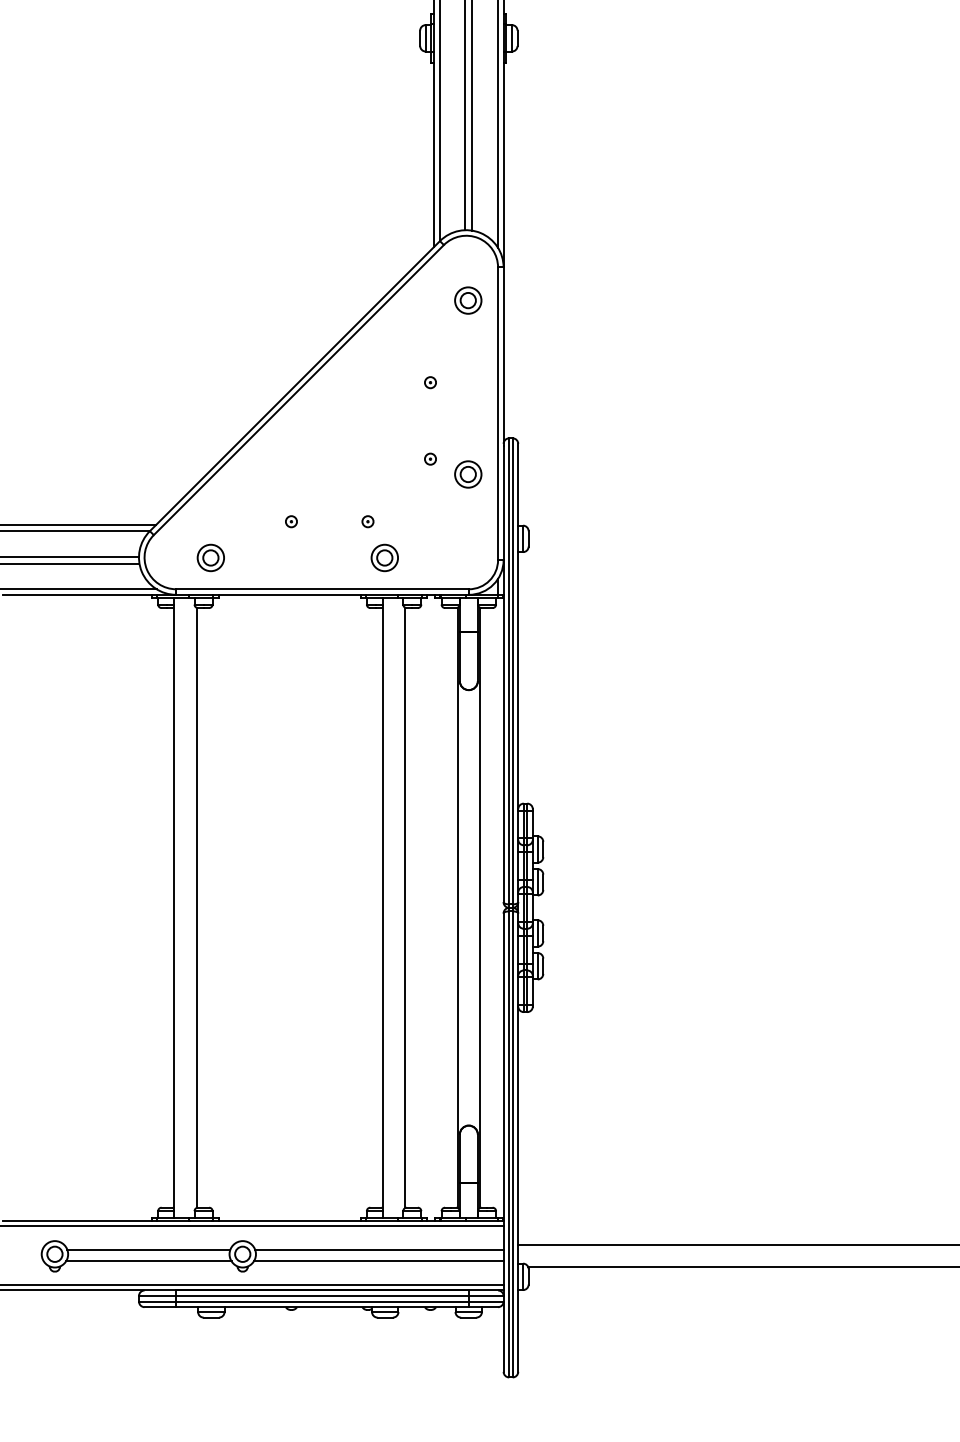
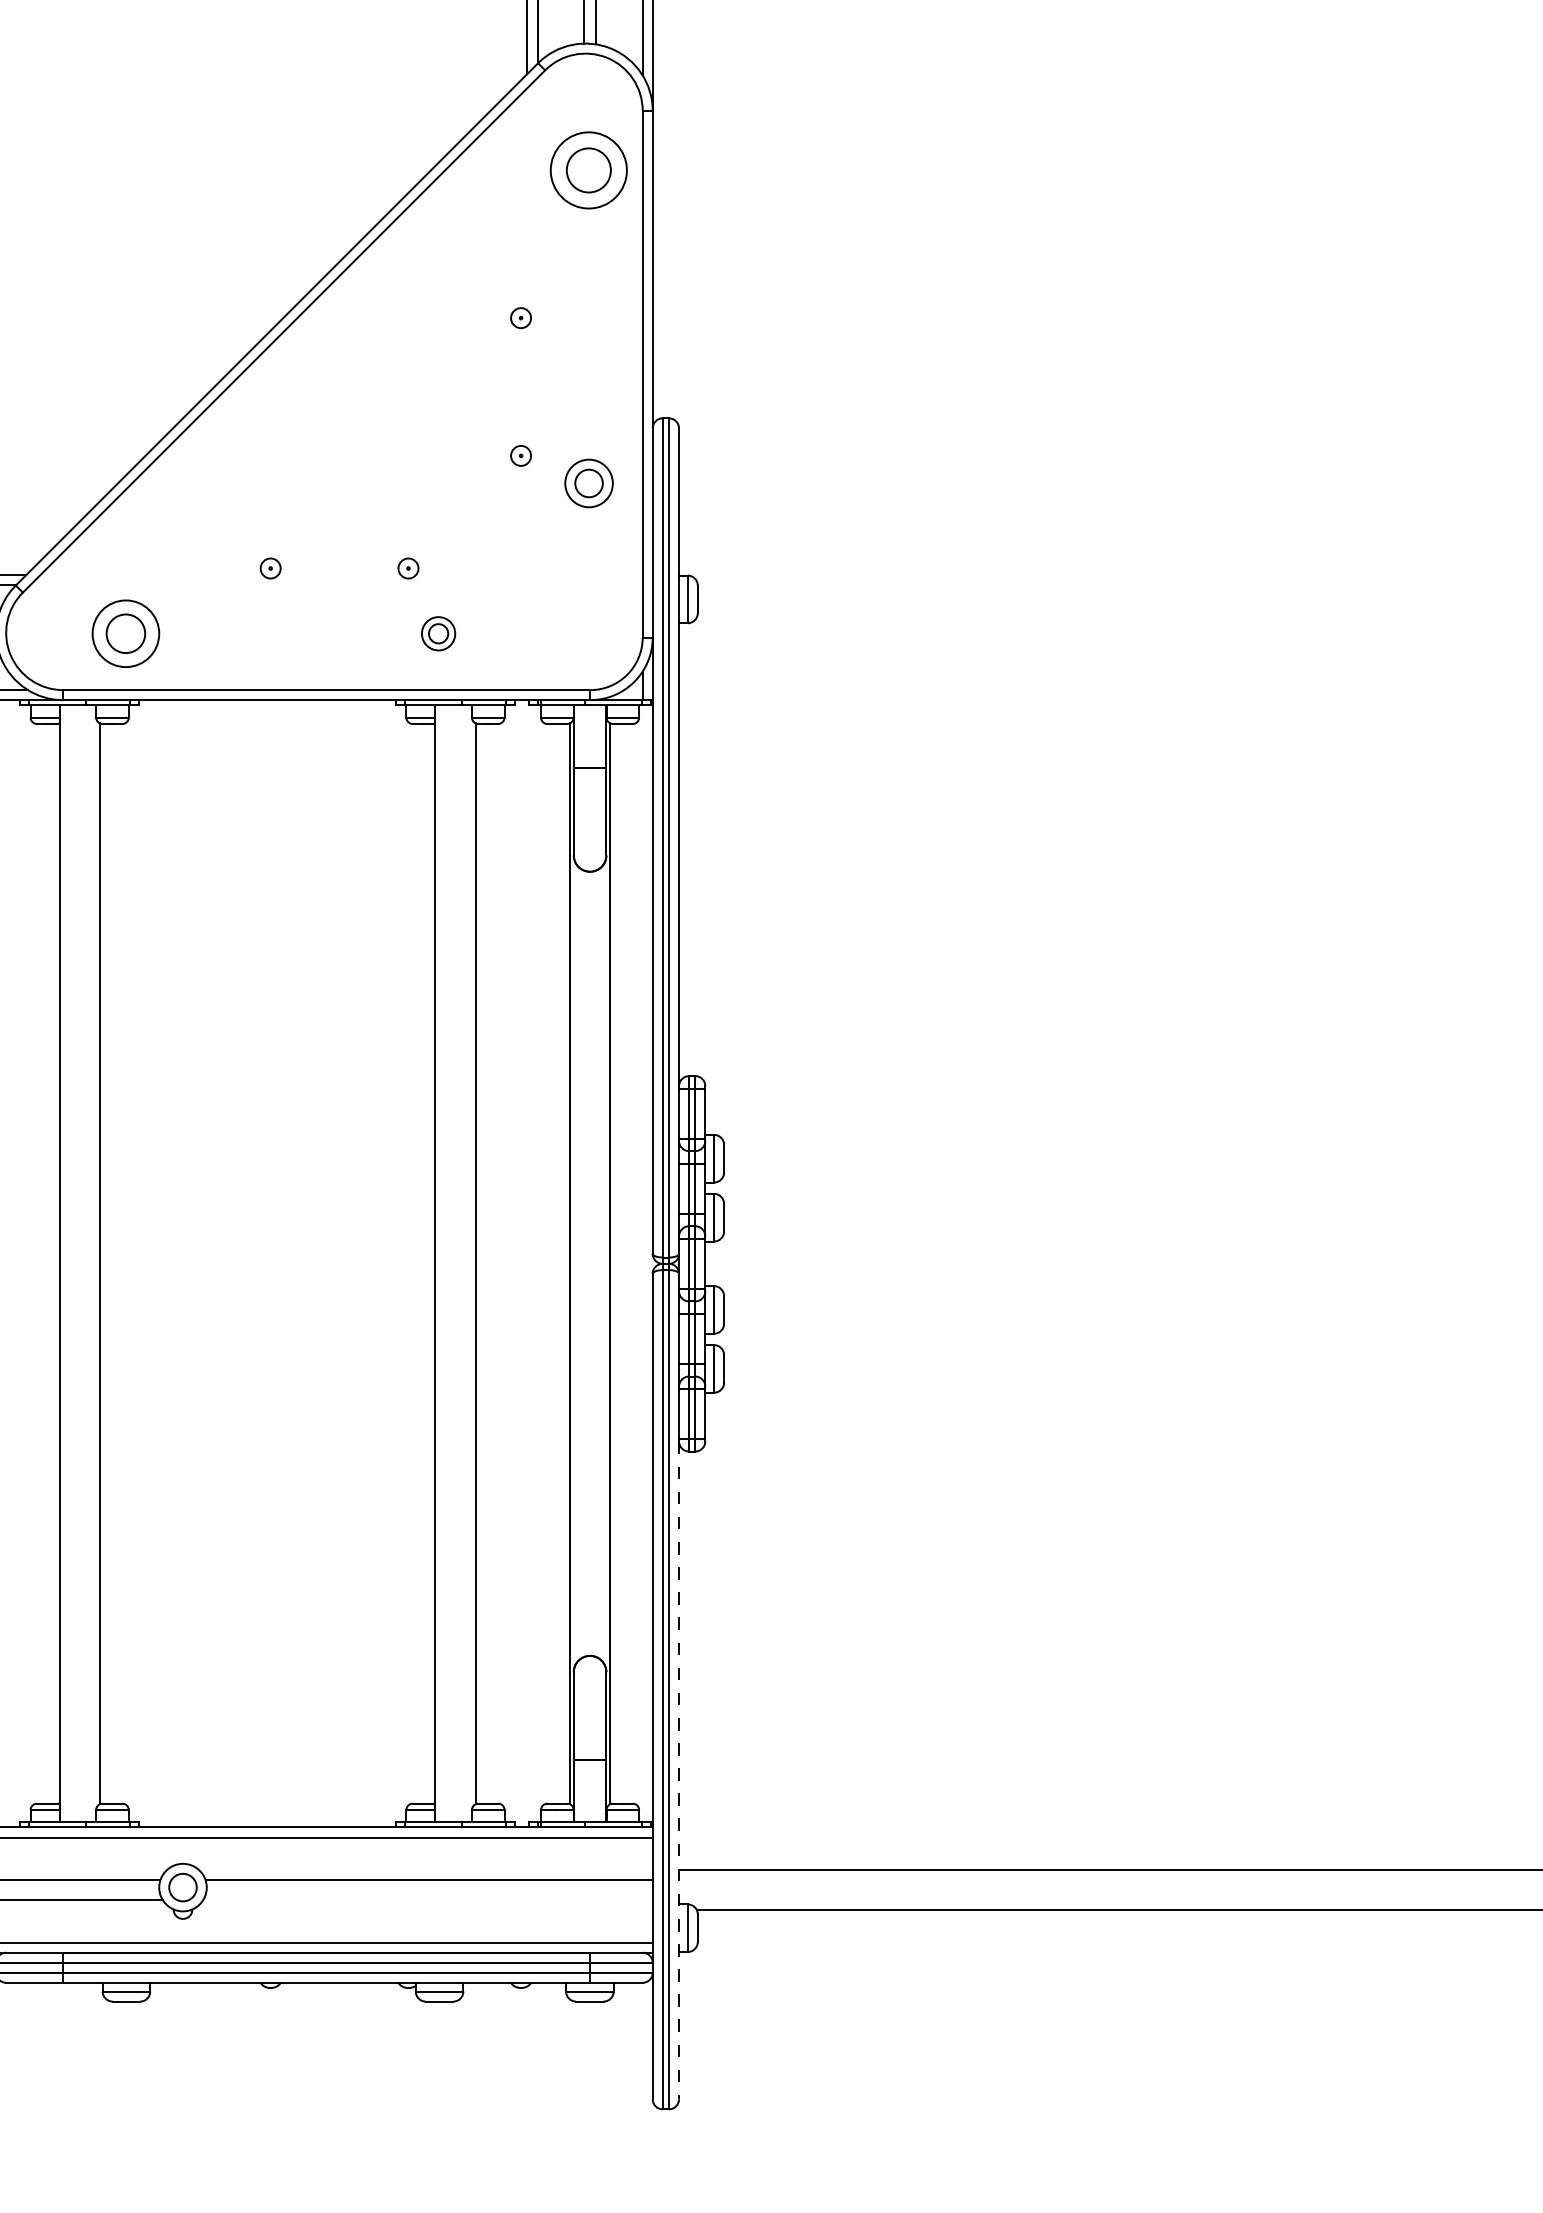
part: (468, 300) -> (589, 170), size x1.6
part: (210, 557) -> (124, 632), size x1.4
part: (384, 557) -> (438, 632), size x0.7
line: (518, 1189) -> (679, 1770), solid -> dashed
line: (378, 1261) -> (427, 1900), removed

